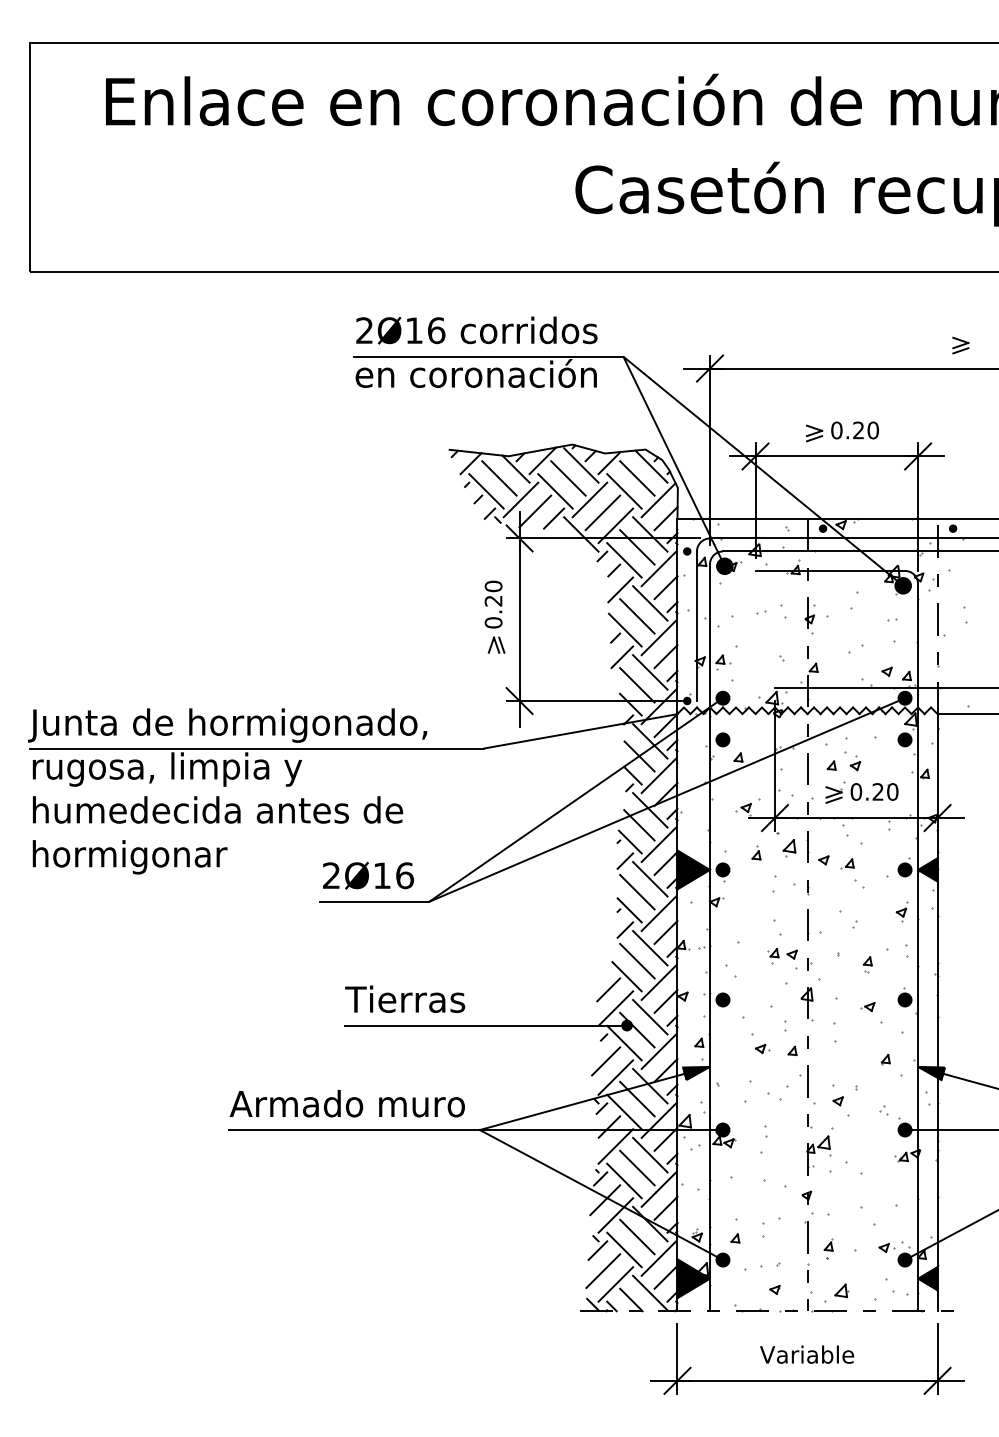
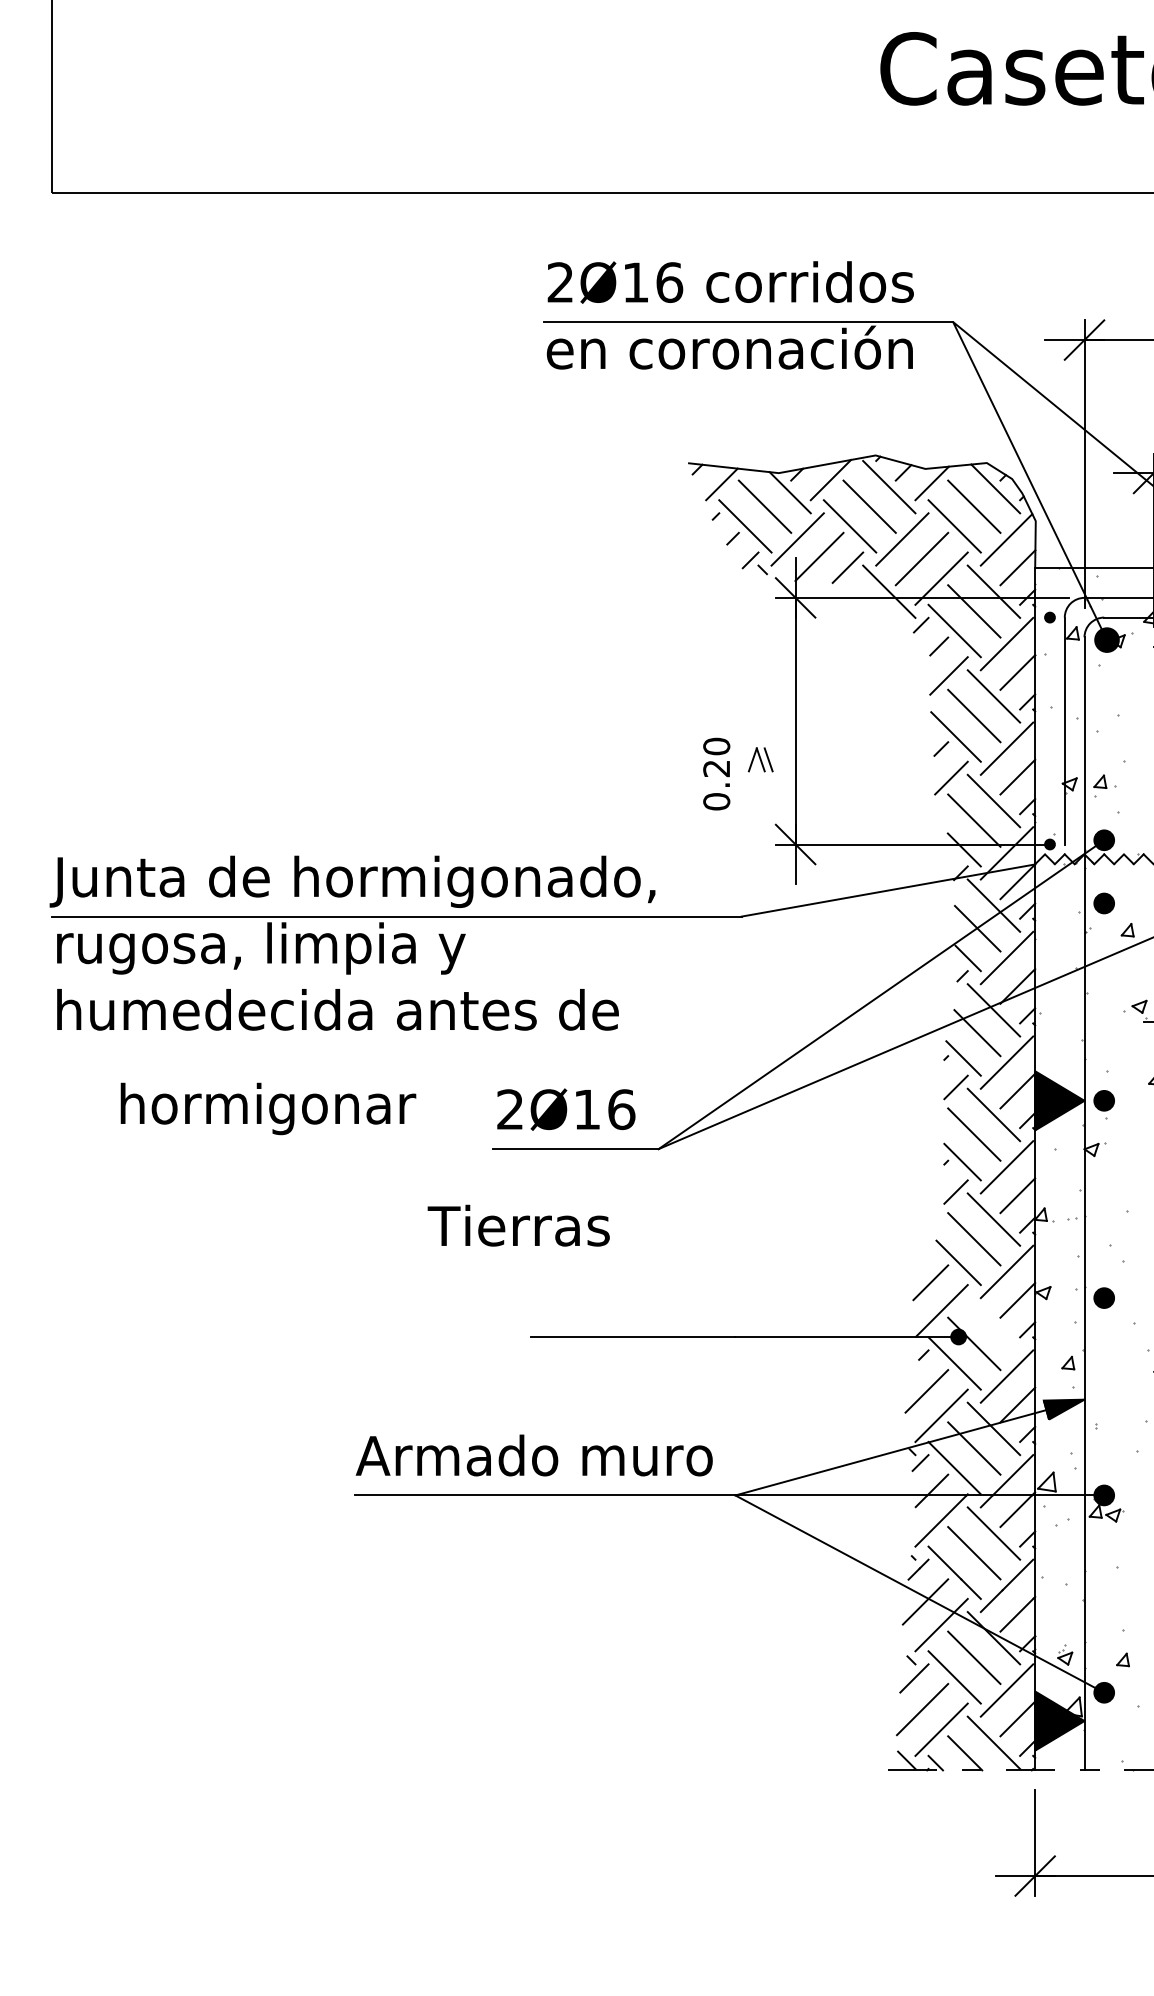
text: (493, 604) -> (716, 773), moved
text: (129, 857) -> (267, 1109), moved
text: (405, 998) -> (519, 1224), moved
line: (650, 1016) -> (994, 1323), removed

